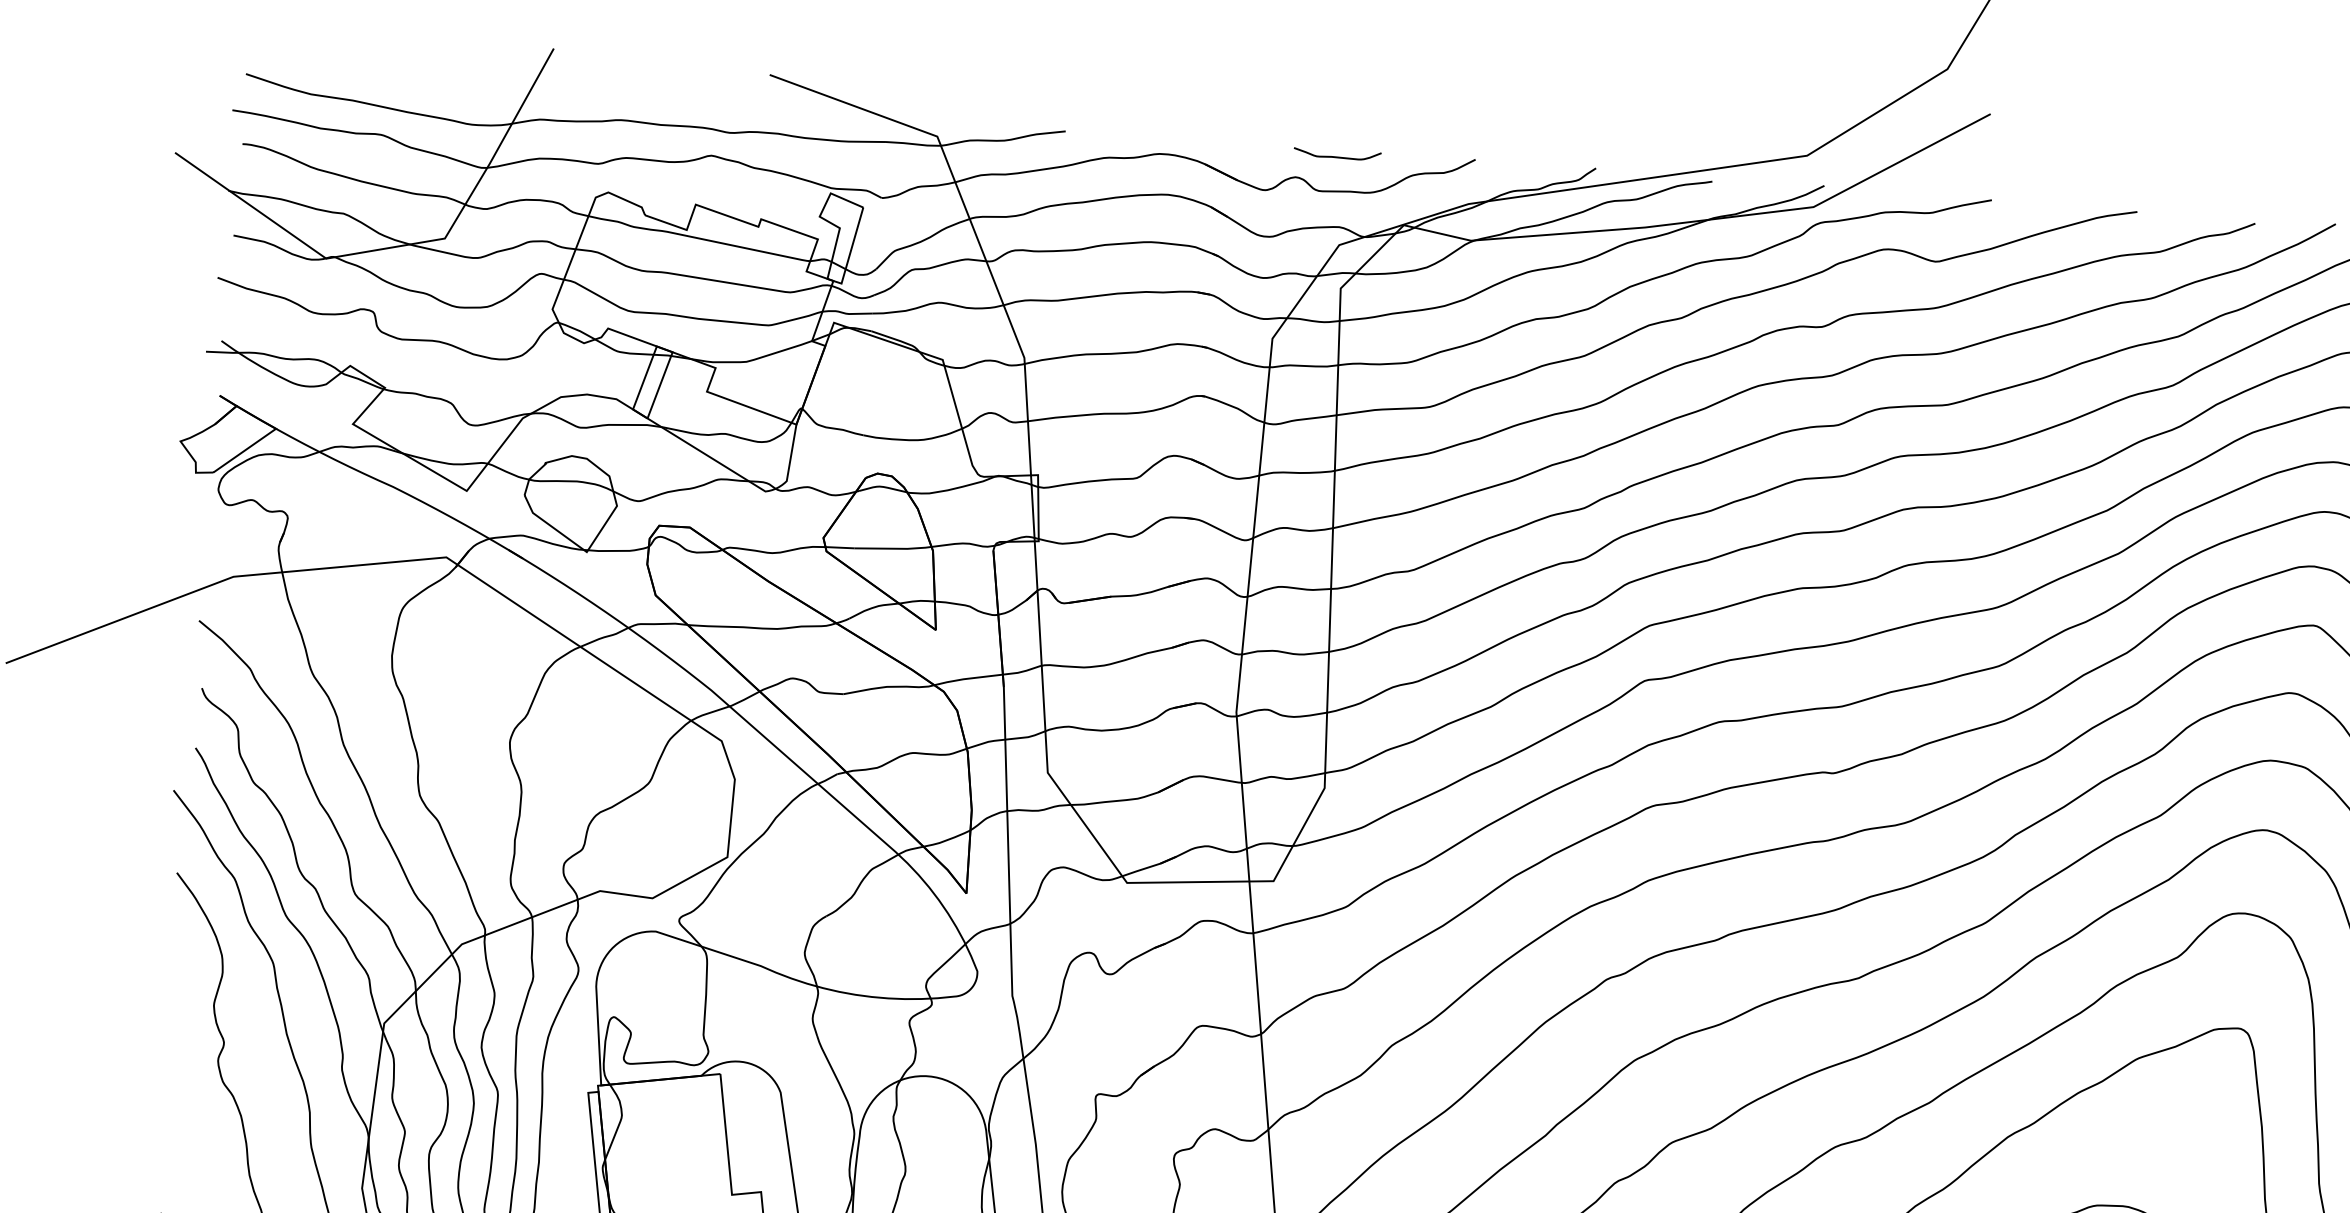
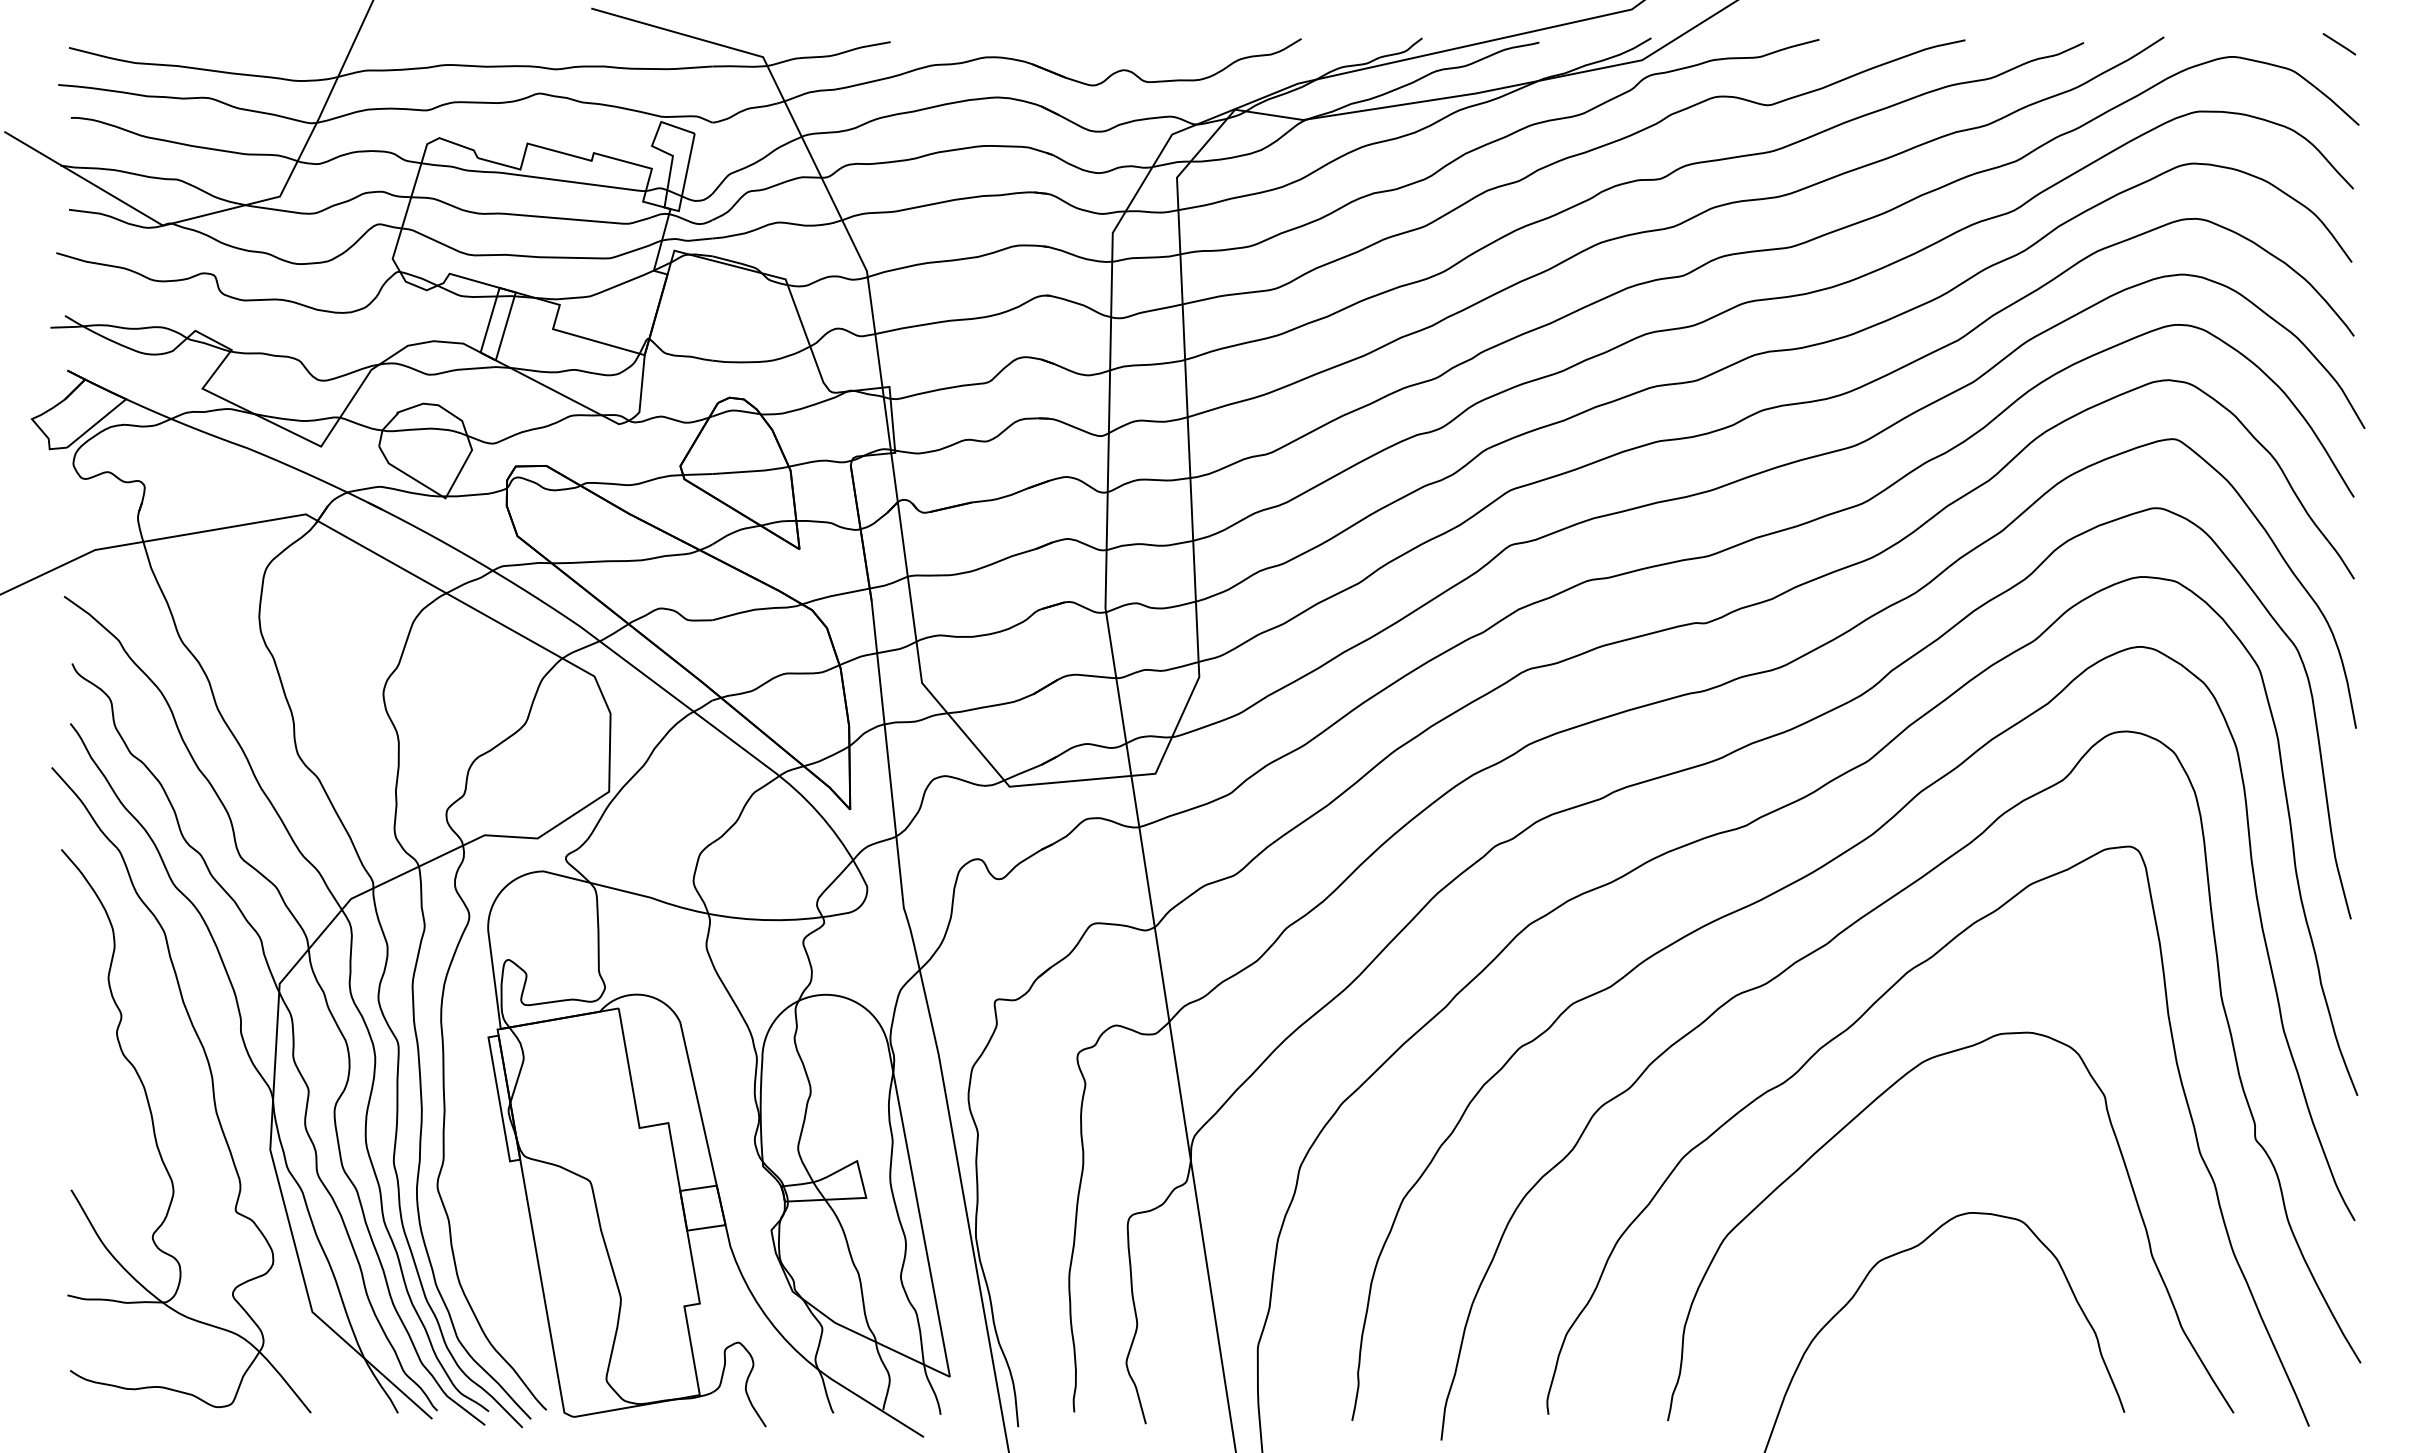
curve: (1337, 156) -> (1163, 46), removed

